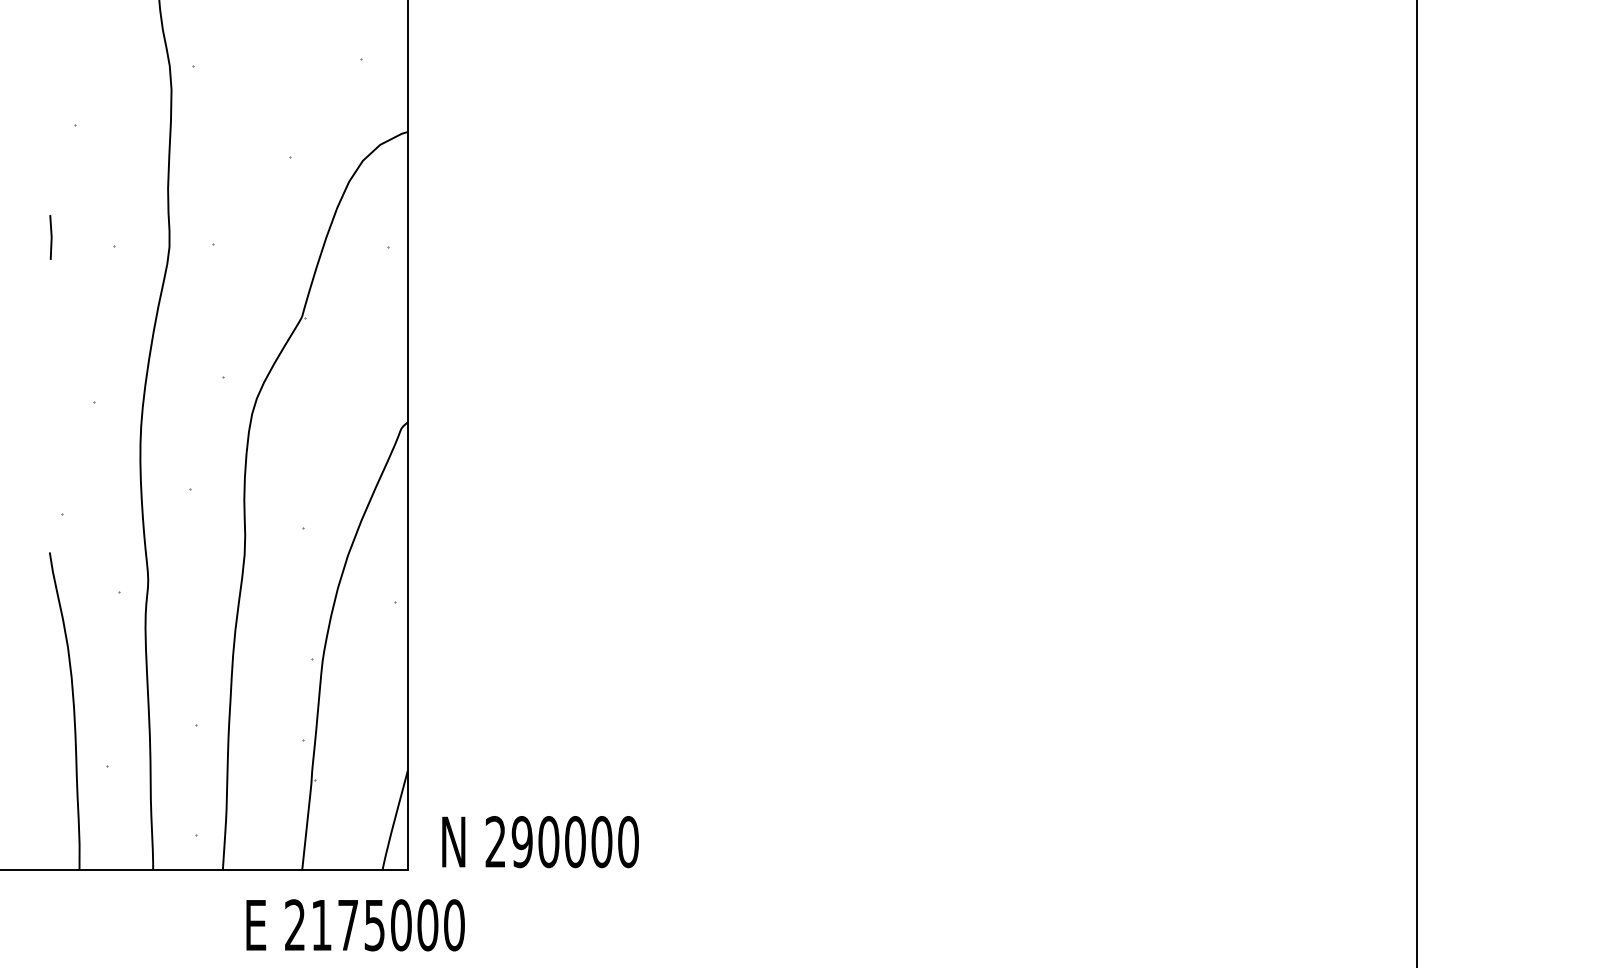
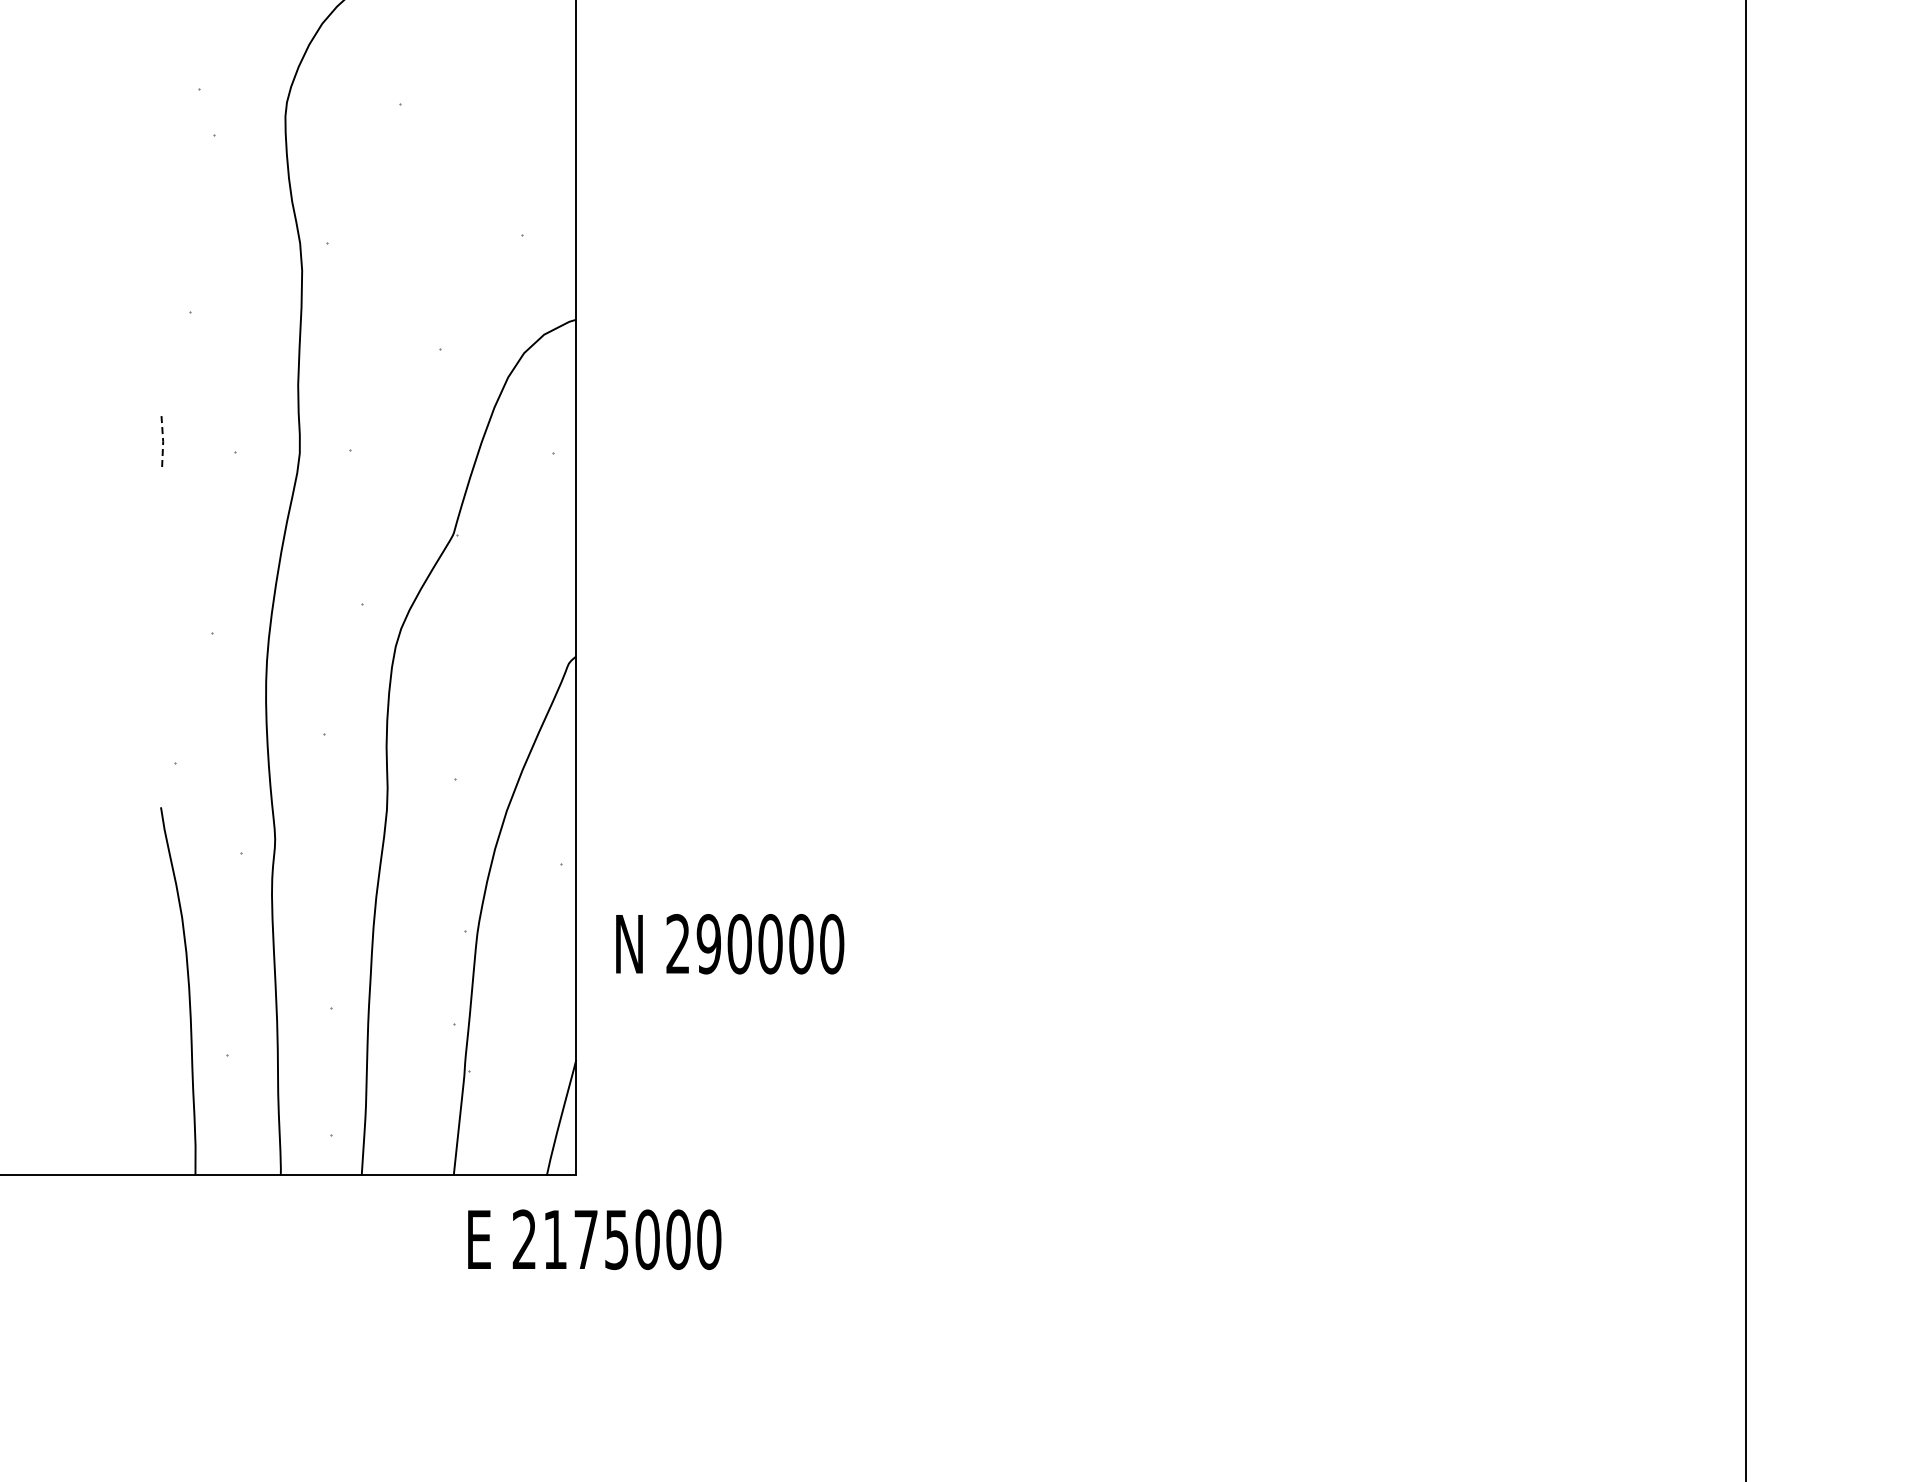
line: (51, 236) -> (163, 441), solid -> dashed
text: (540, 842) -> (730, 944), moved
text: (355, 925) -> (594, 1239), moved

